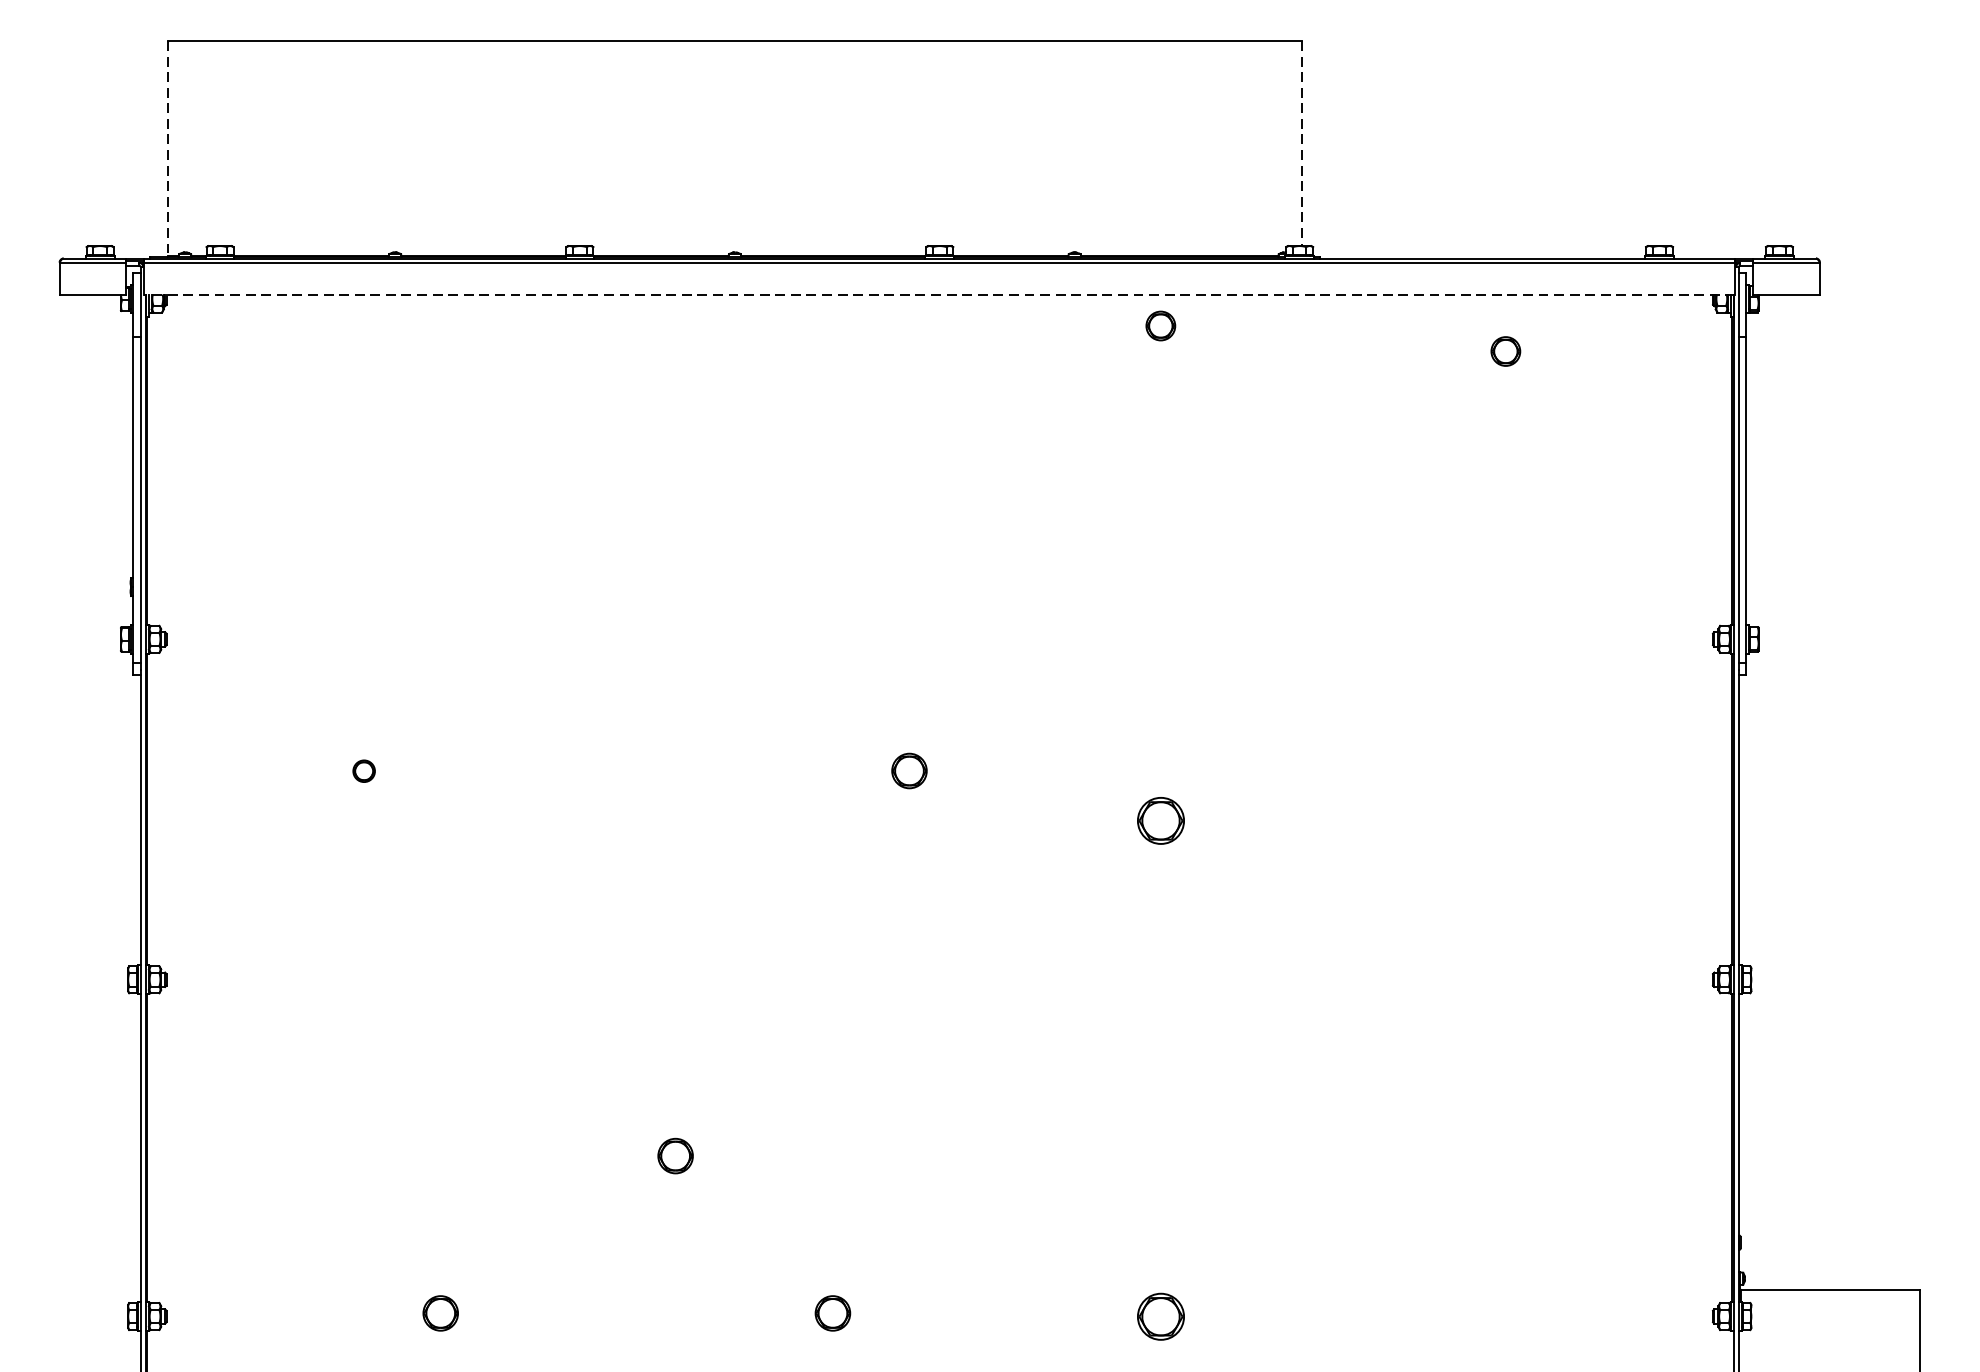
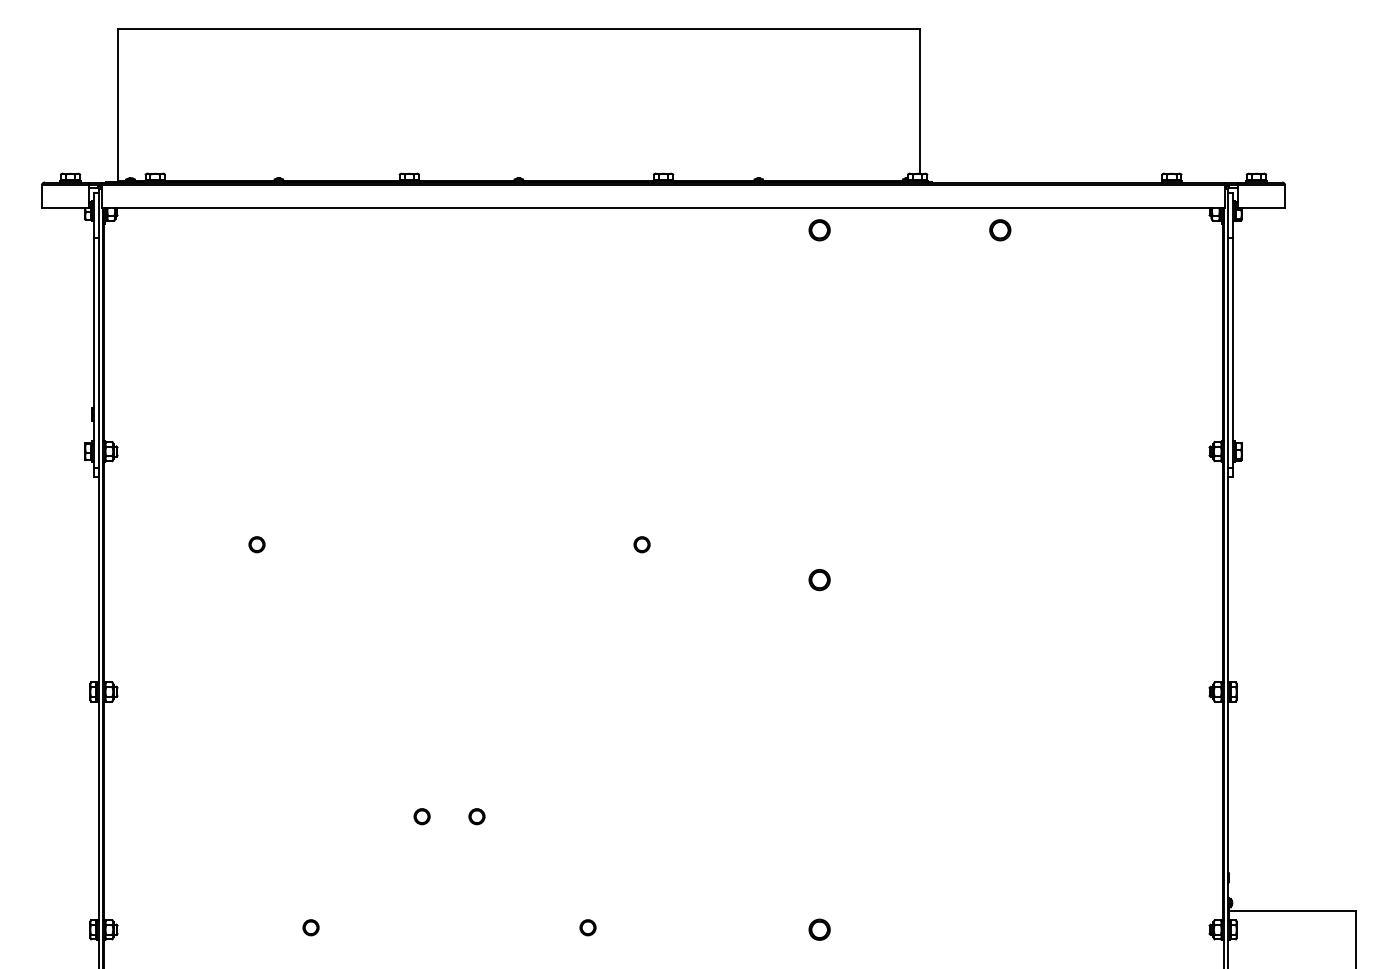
line: (1302, 143) -> (919, 101), dashed -> solid
line: (168, 149) -> (118, 105), dashed -> solid
line: (939, 295) -> (663, 208), dashed -> solid
part: (1506, 351) -> (1000, 230), moved
circle: (908, 770) -> (641, 544), size x0.62
part: (1160, 821) -> (819, 580), size x0.62
circle: (597, 1156) -> (421, 816), added
circle: (674, 1156) -> (476, 816), size x0.62
circle: (439, 1313) -> (310, 927), size x0.62
circle: (832, 1313) -> (587, 927), size x0.62
part: (1160, 1316) -> (819, 929), size x0.62

